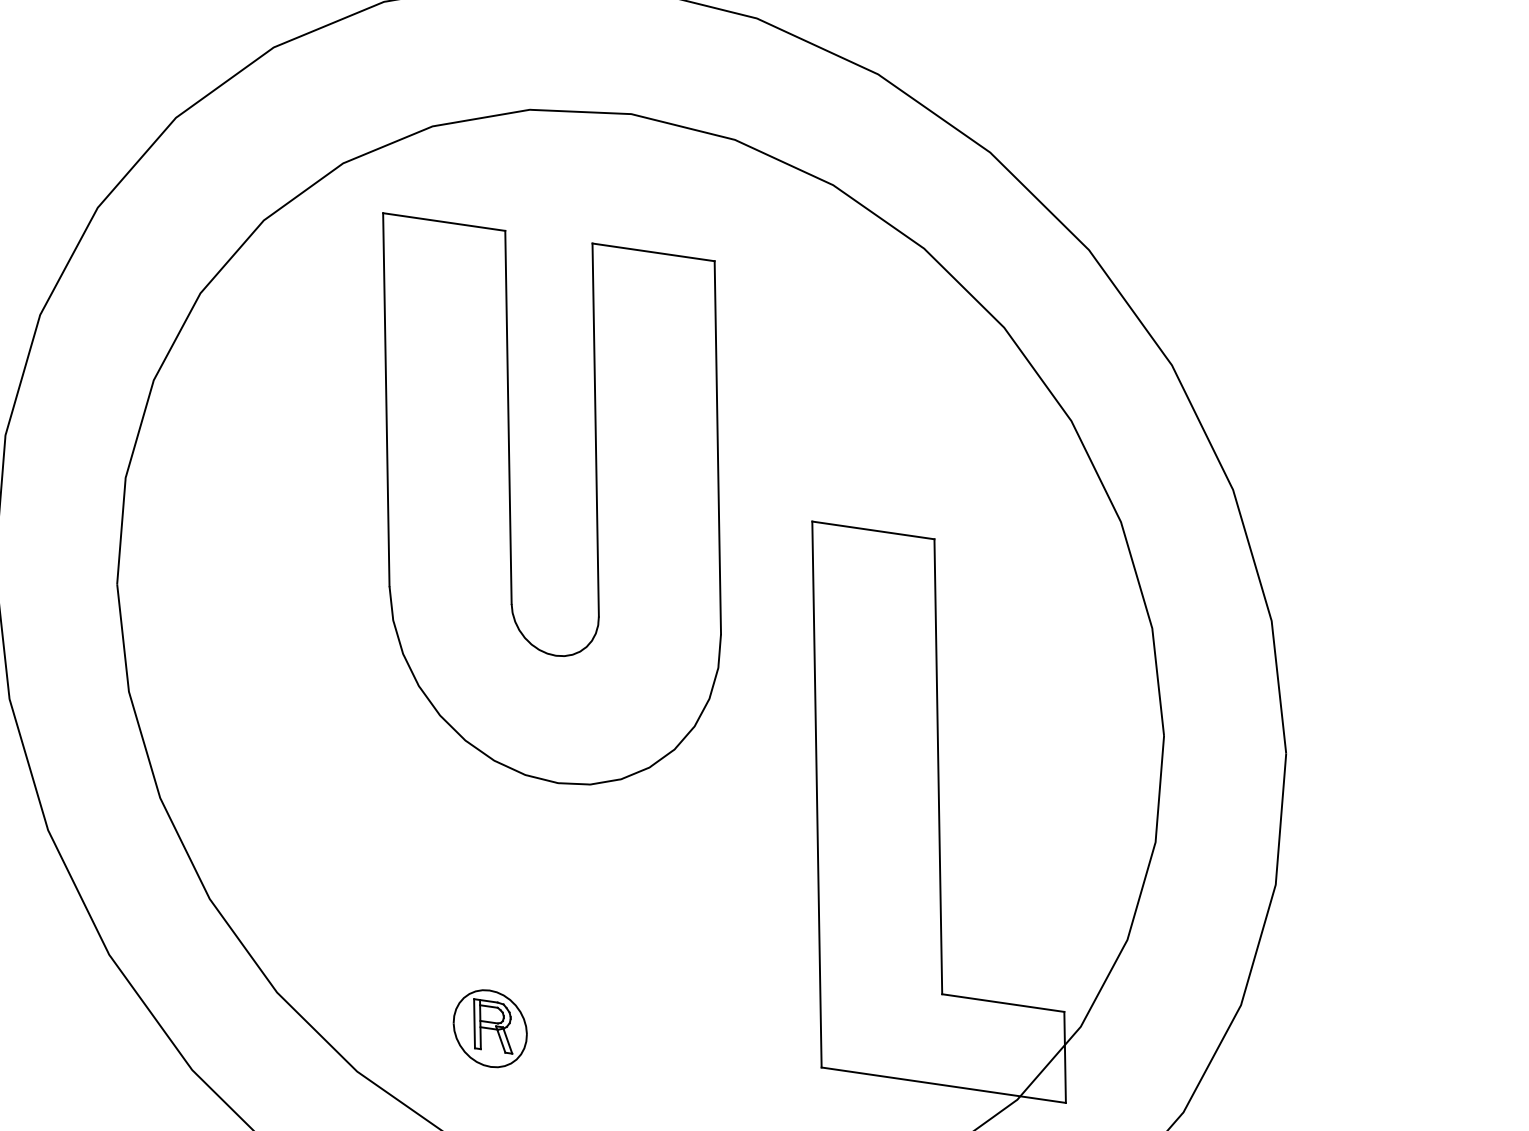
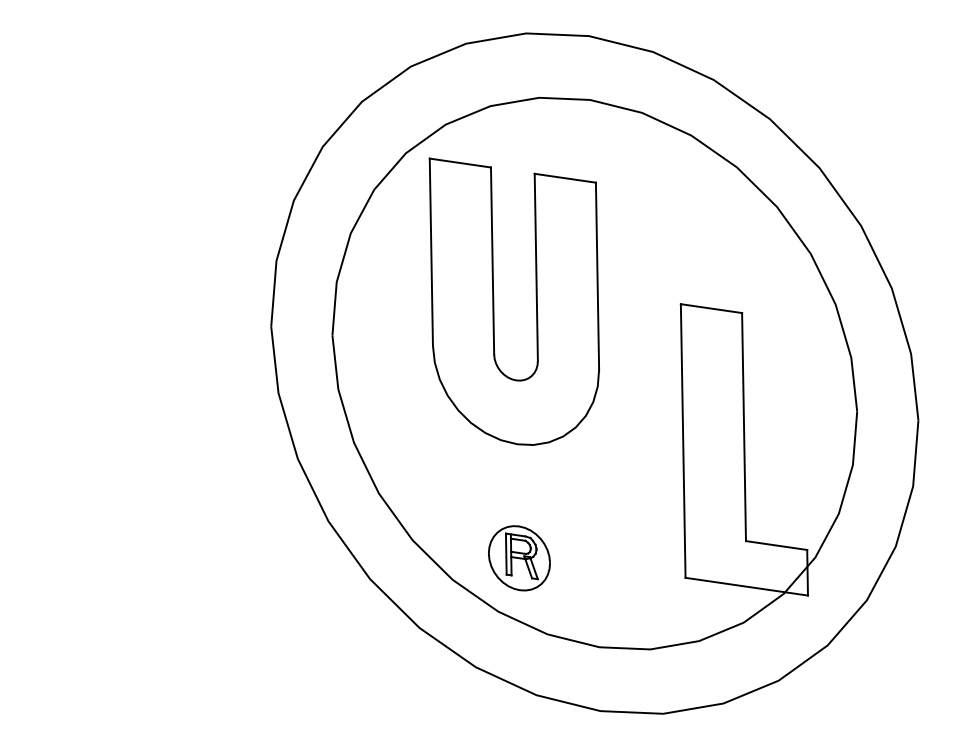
part: (512, 498) -> (494, 301), moved
part: (490, 1028) -> (519, 558), size x1.67

